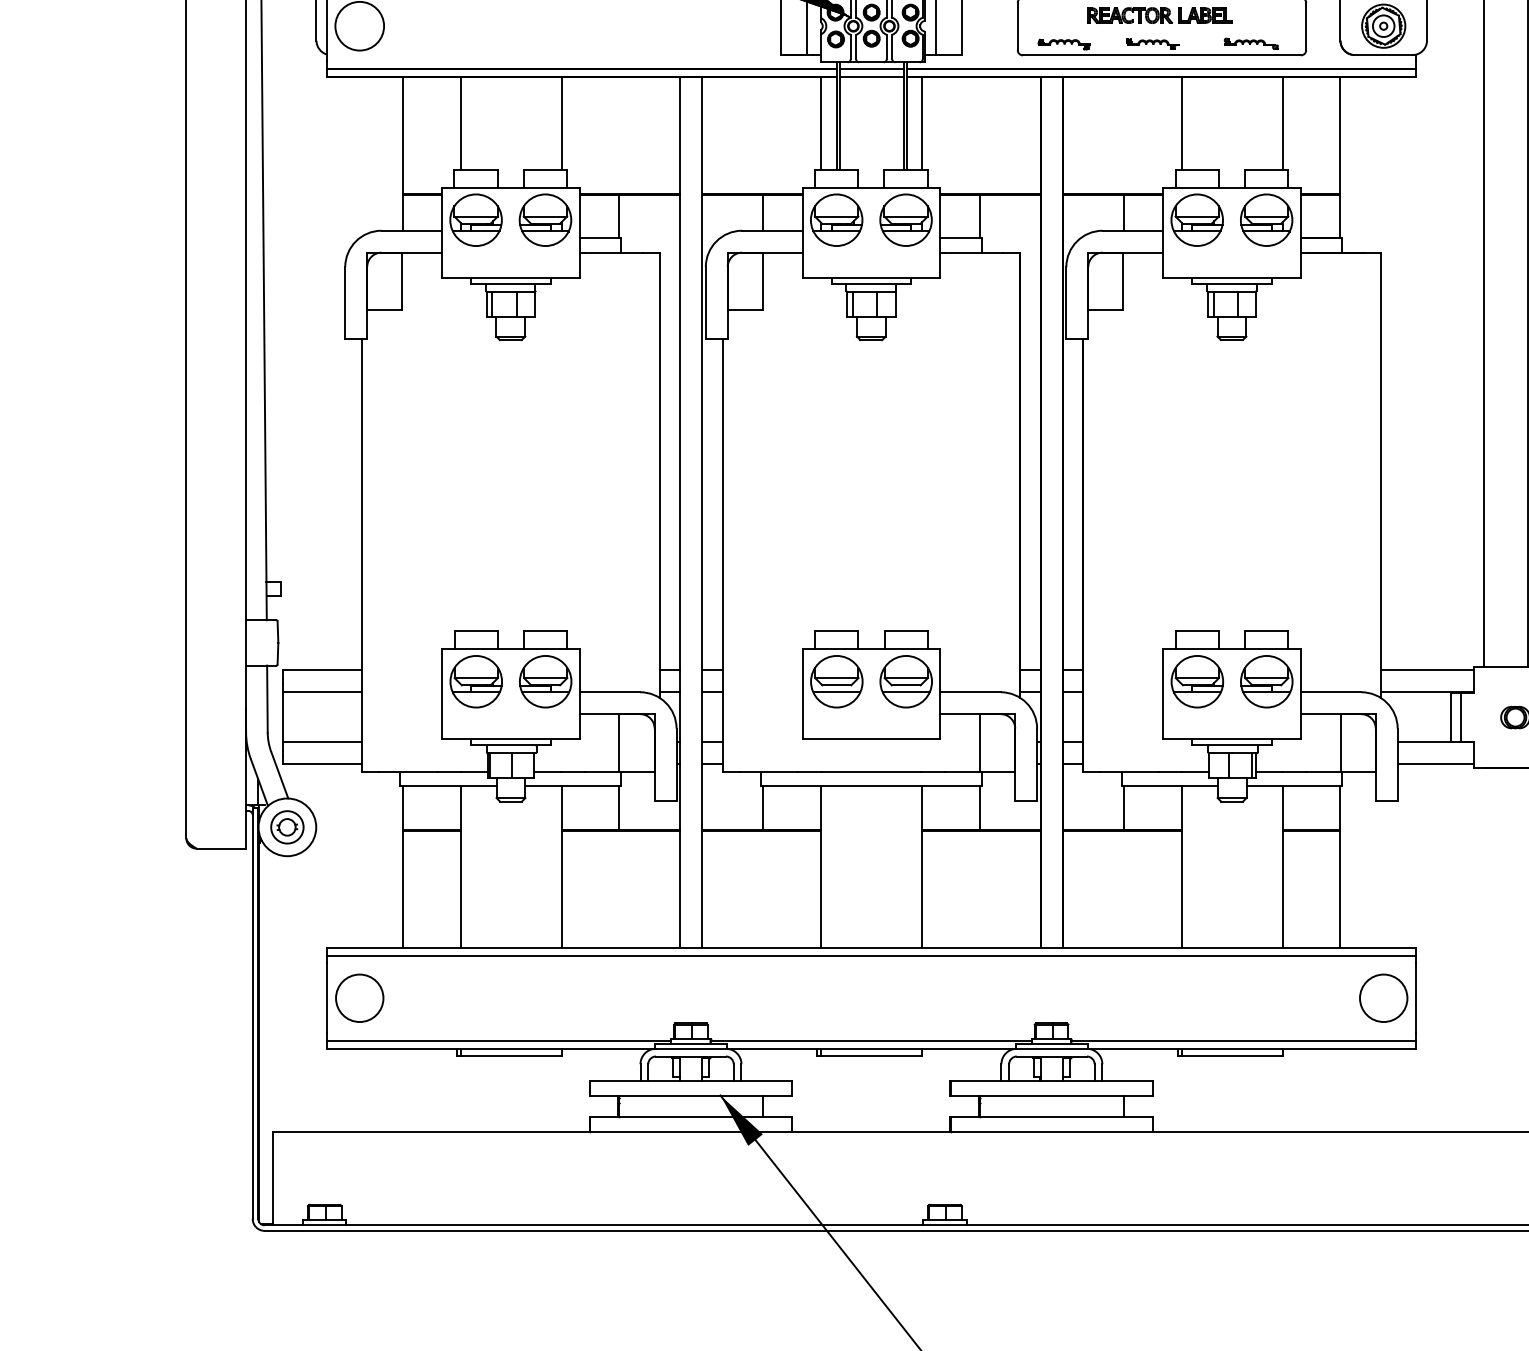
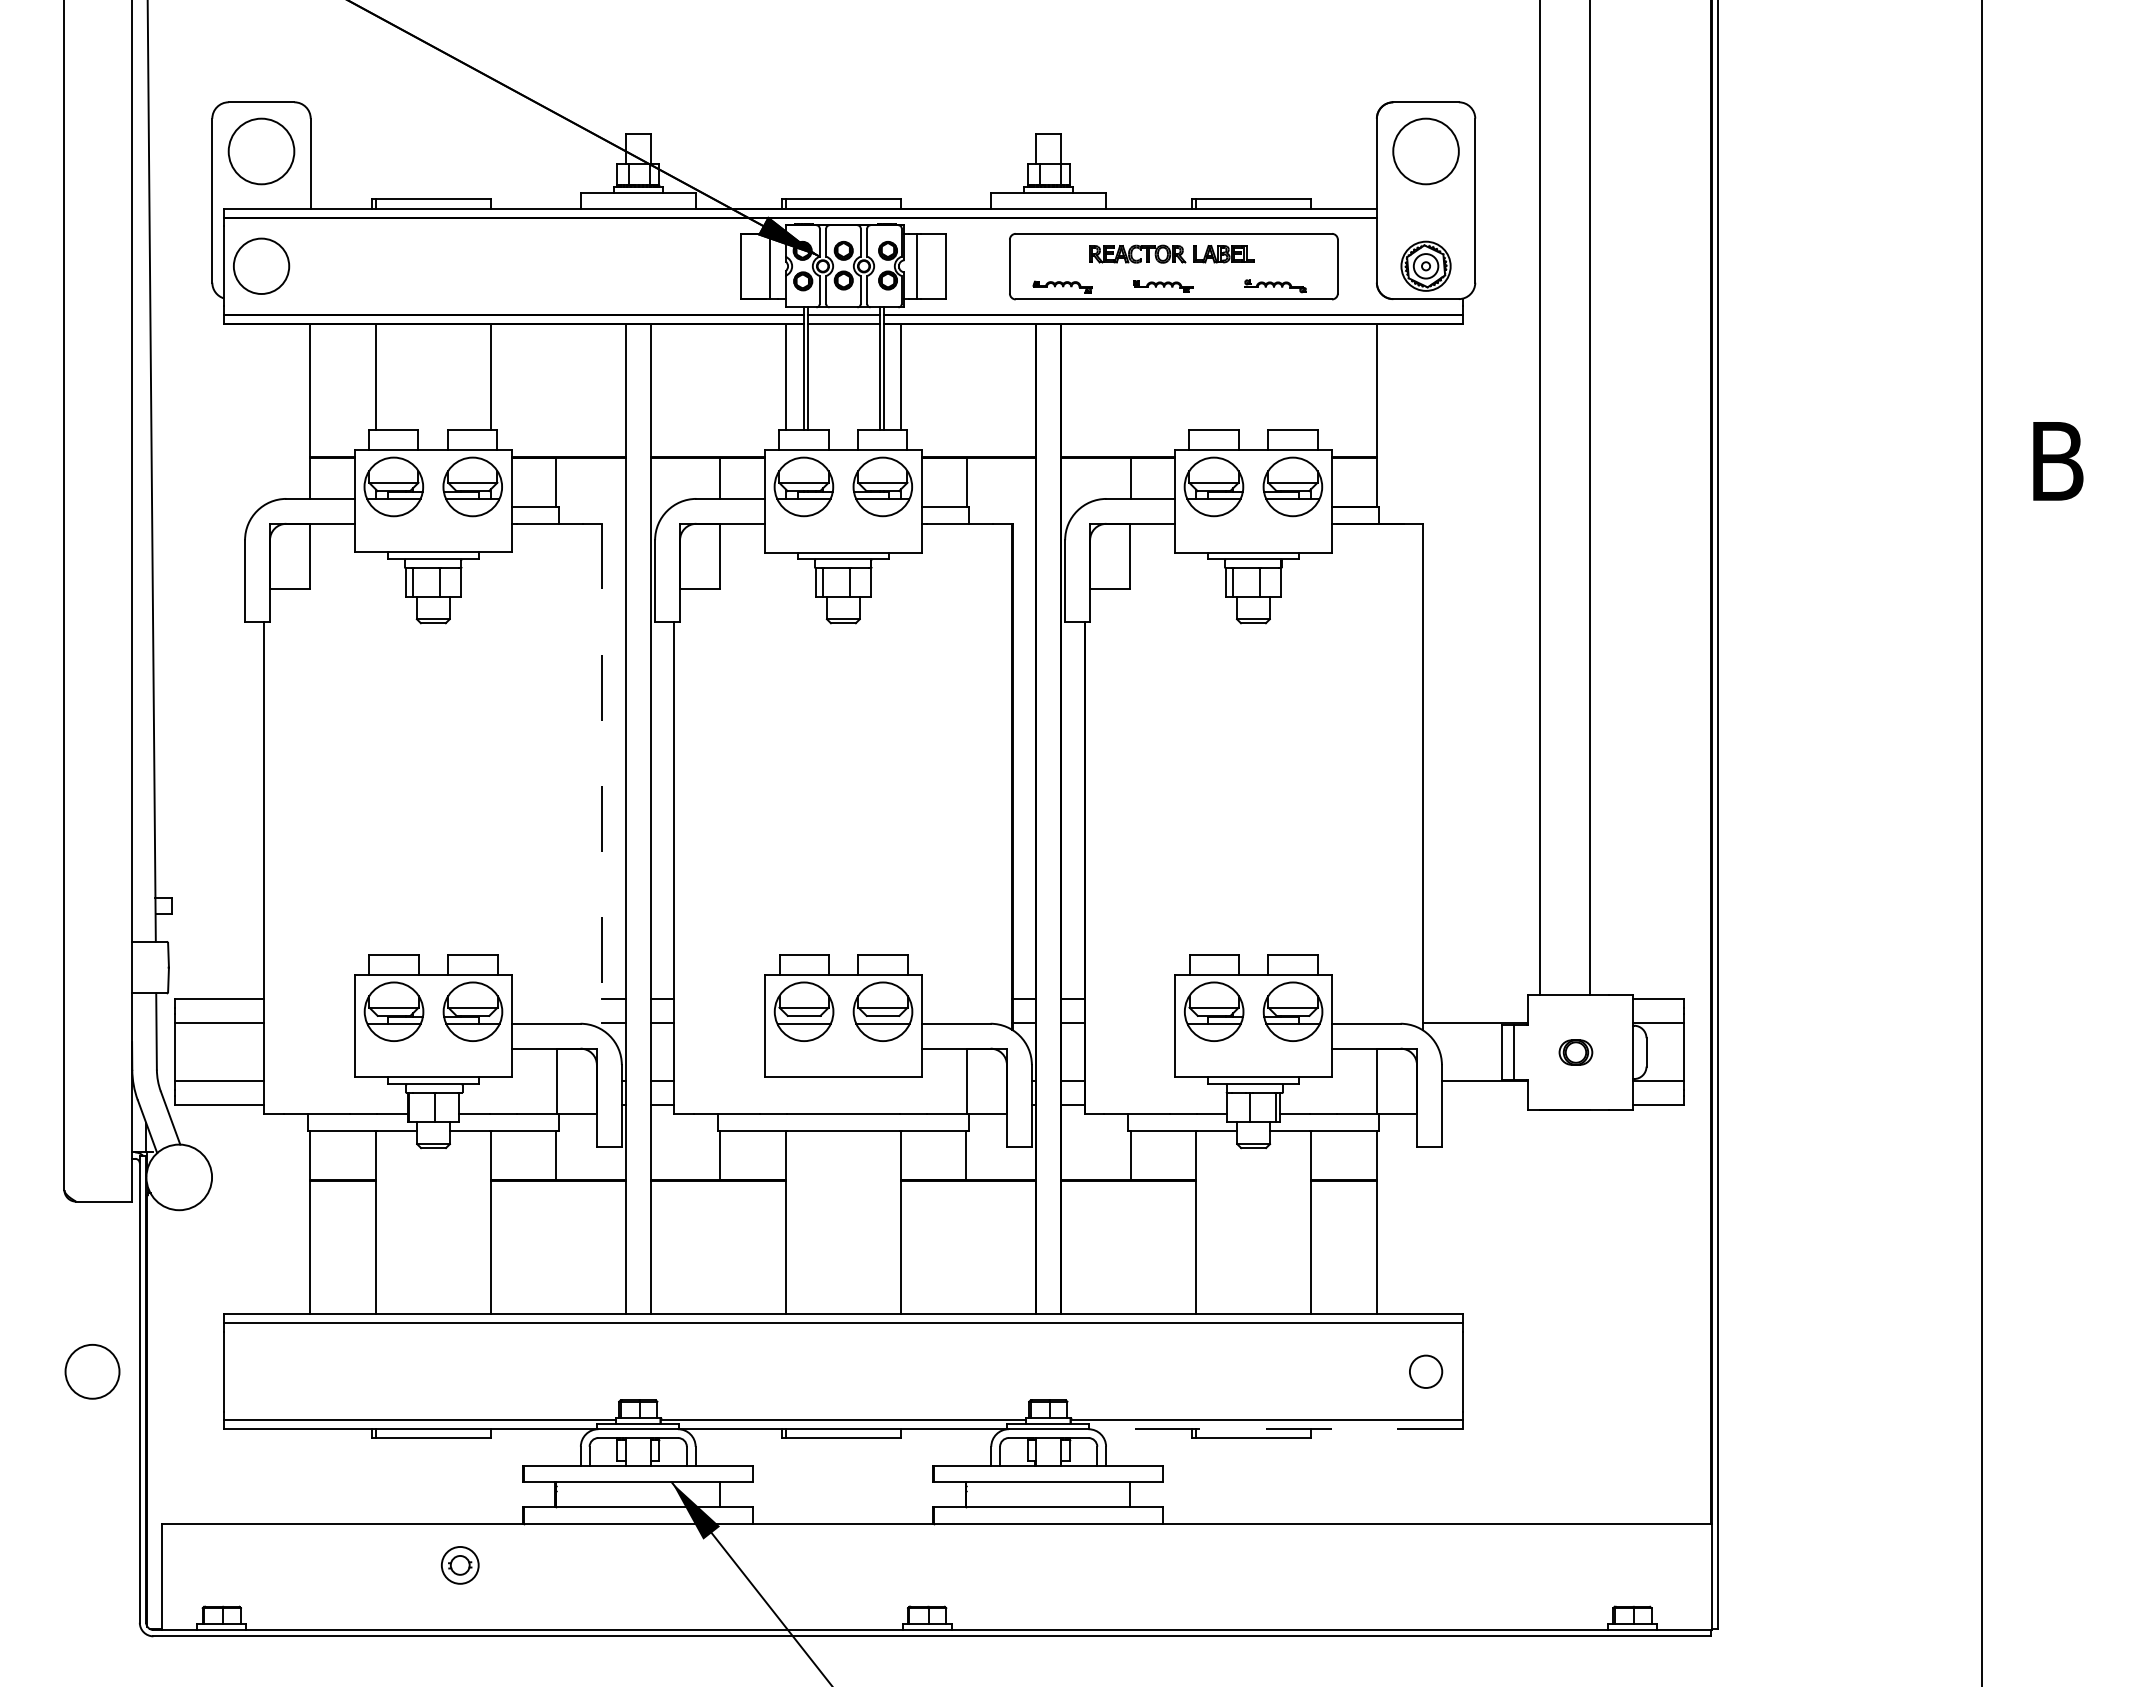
line: (1181, 123) -> (1196, 376), removed
line: (1282, 123) -> (1311, 376), removed
line: (659, 475) -> (602, 777), solid -> dashed
line: (1427, 670) -> (1475, 998), removed
line: (1435, 764) -> (1484, 1105), removed
part: (286, 827) -> (459, 1565), moved
circle: (359, 998) -> (92, 1371), moved
circle: (1384, 998) -> (1426, 1371), size x0.6
line: (1252, 1049) -> (1276, 1429), solid -> dashed

